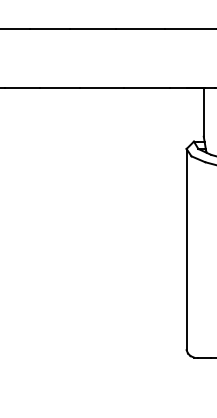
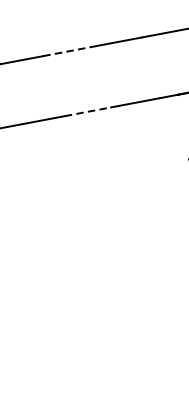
line: (93, 28) -> (67, 51), solid -> dashed
line: (102, 87) -> (88, 111), solid -> dashed

